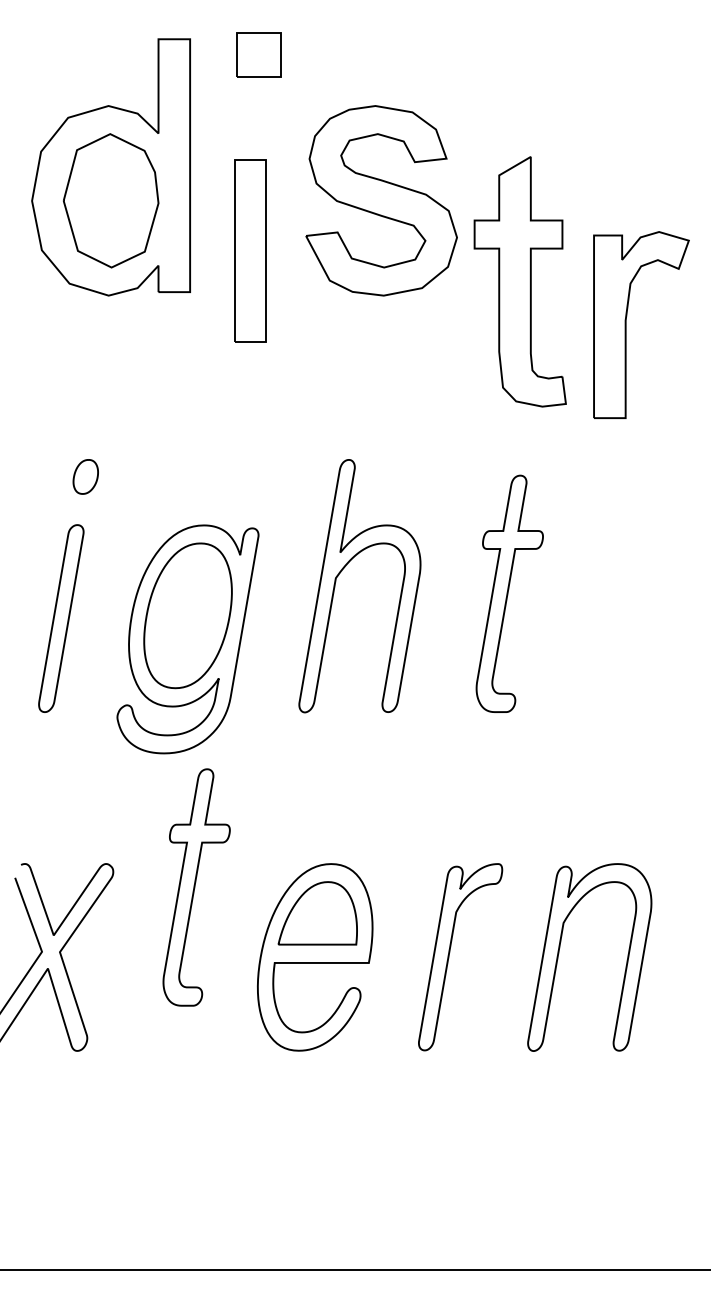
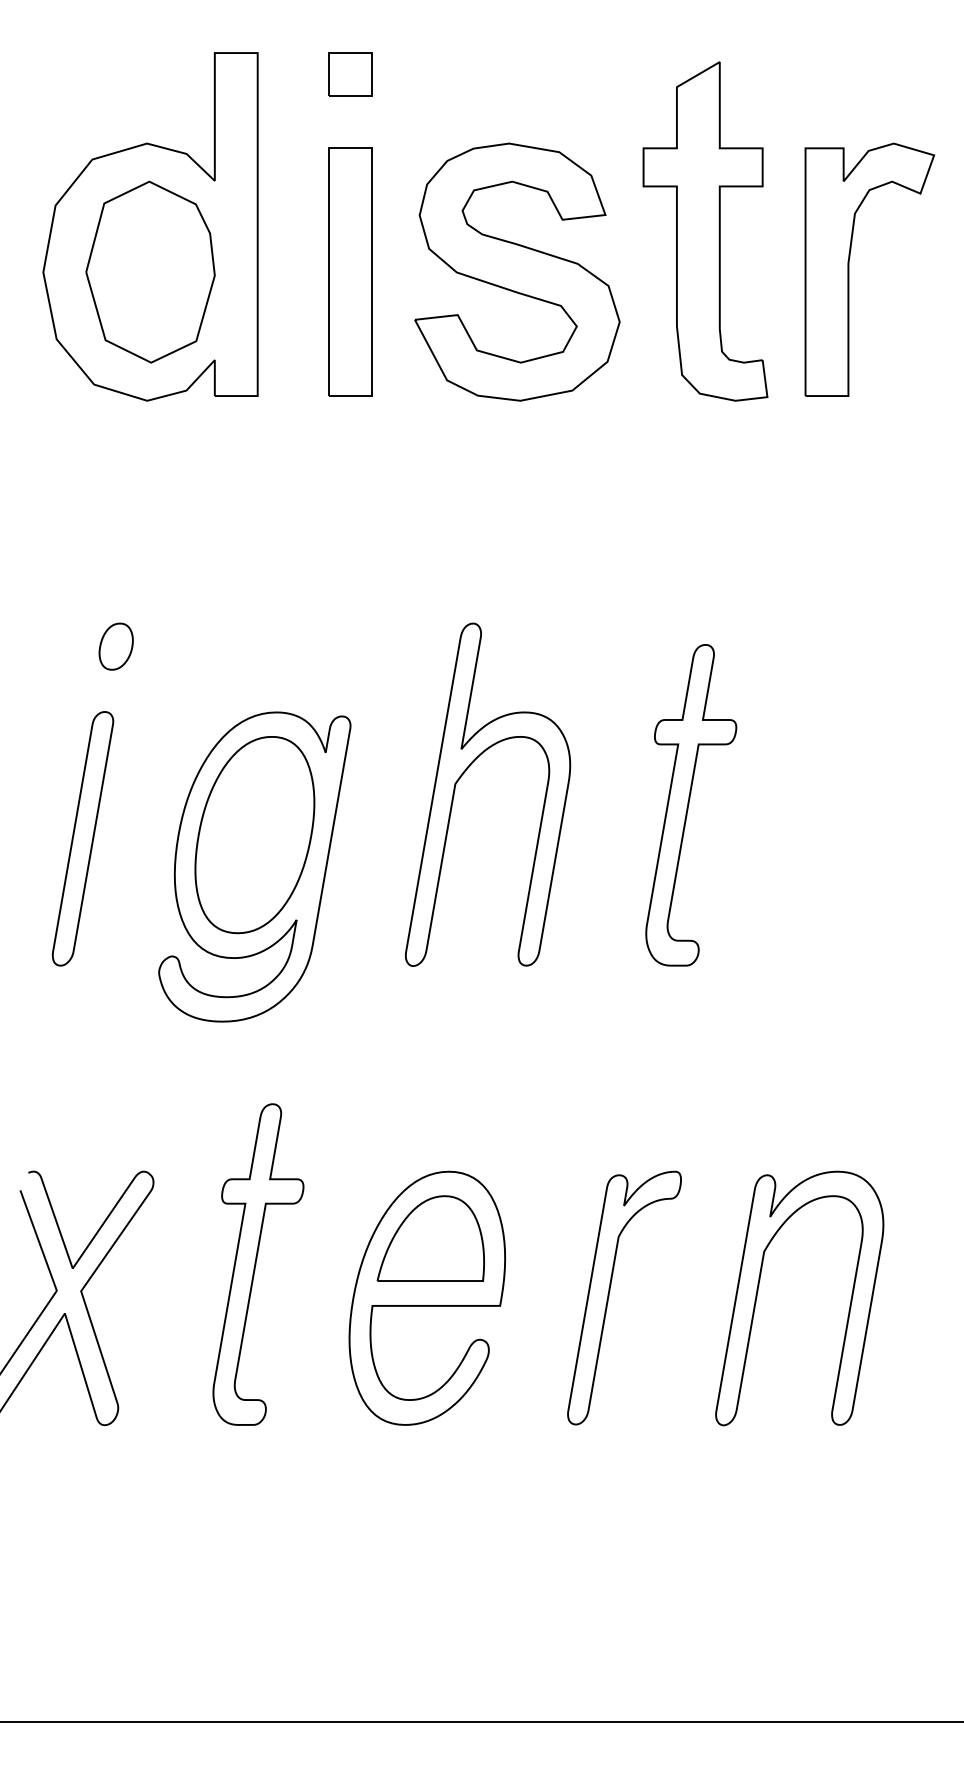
part: (258, 54) -> (350, 73), size x0.71
part: (250, 250) -> (350, 271), moved
part: (519, 281) -> (704, 231), moved
part: (626, 324) -> (849, 269), moved
part: (196, 887) -> (258, 1264), moved

